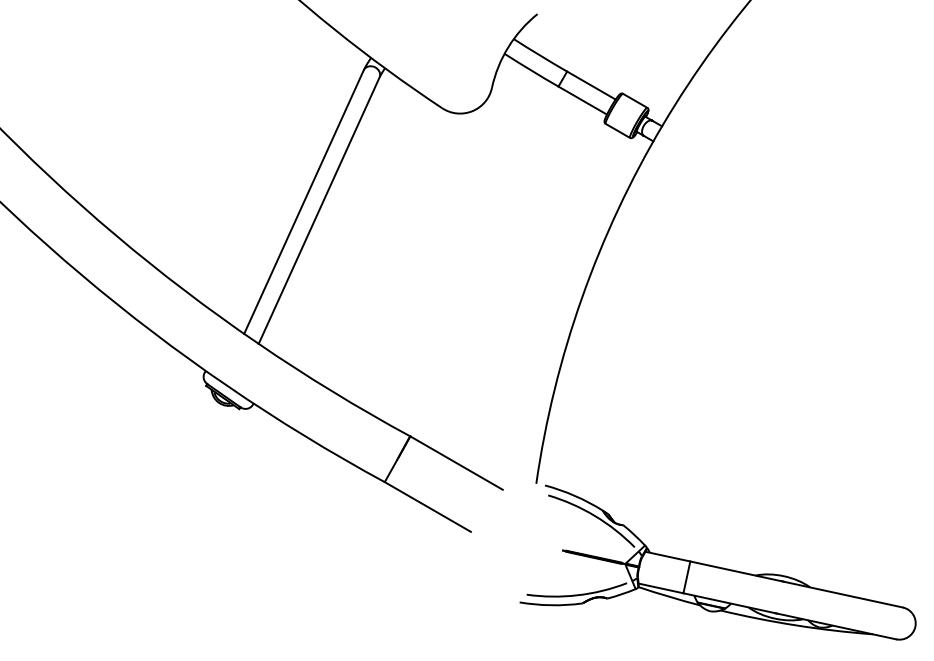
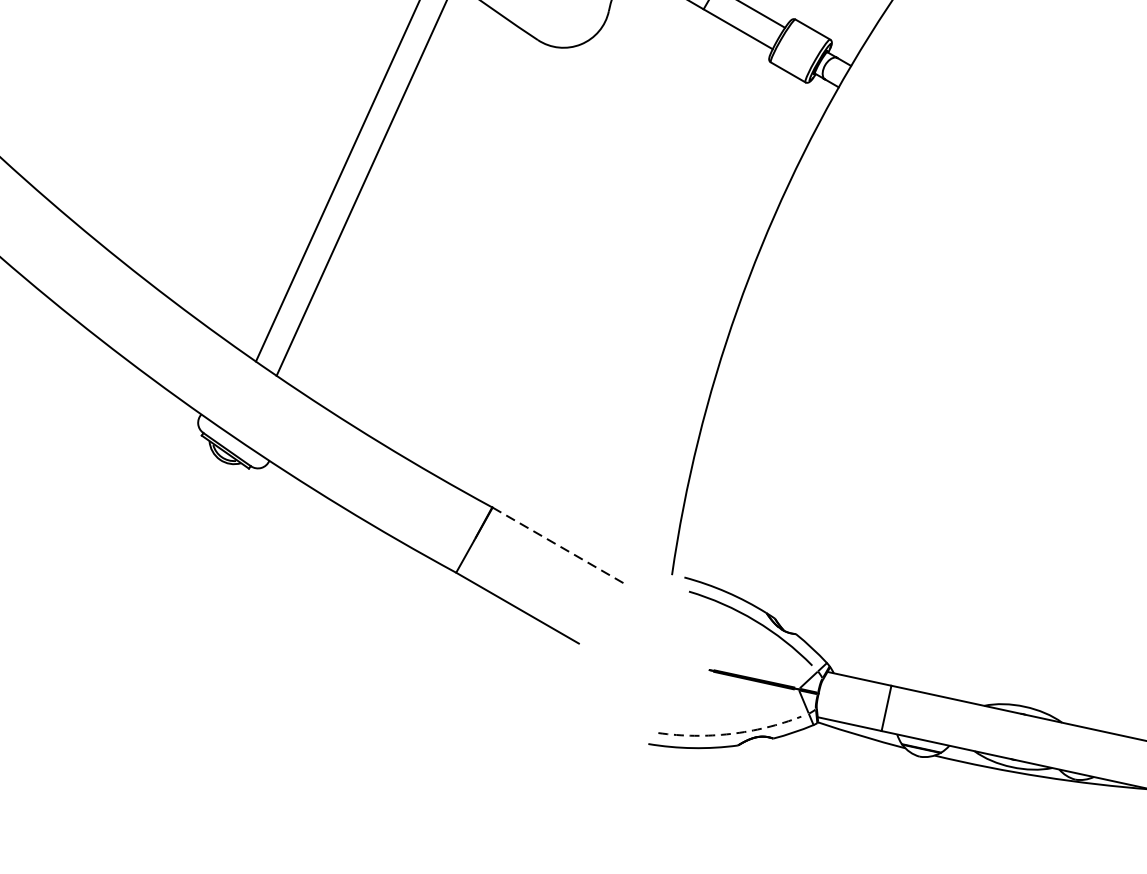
line: (457, 463) -> (559, 546), solid -> dashed
arc: (577, 595) -> (730, 734), solid -> dashed

